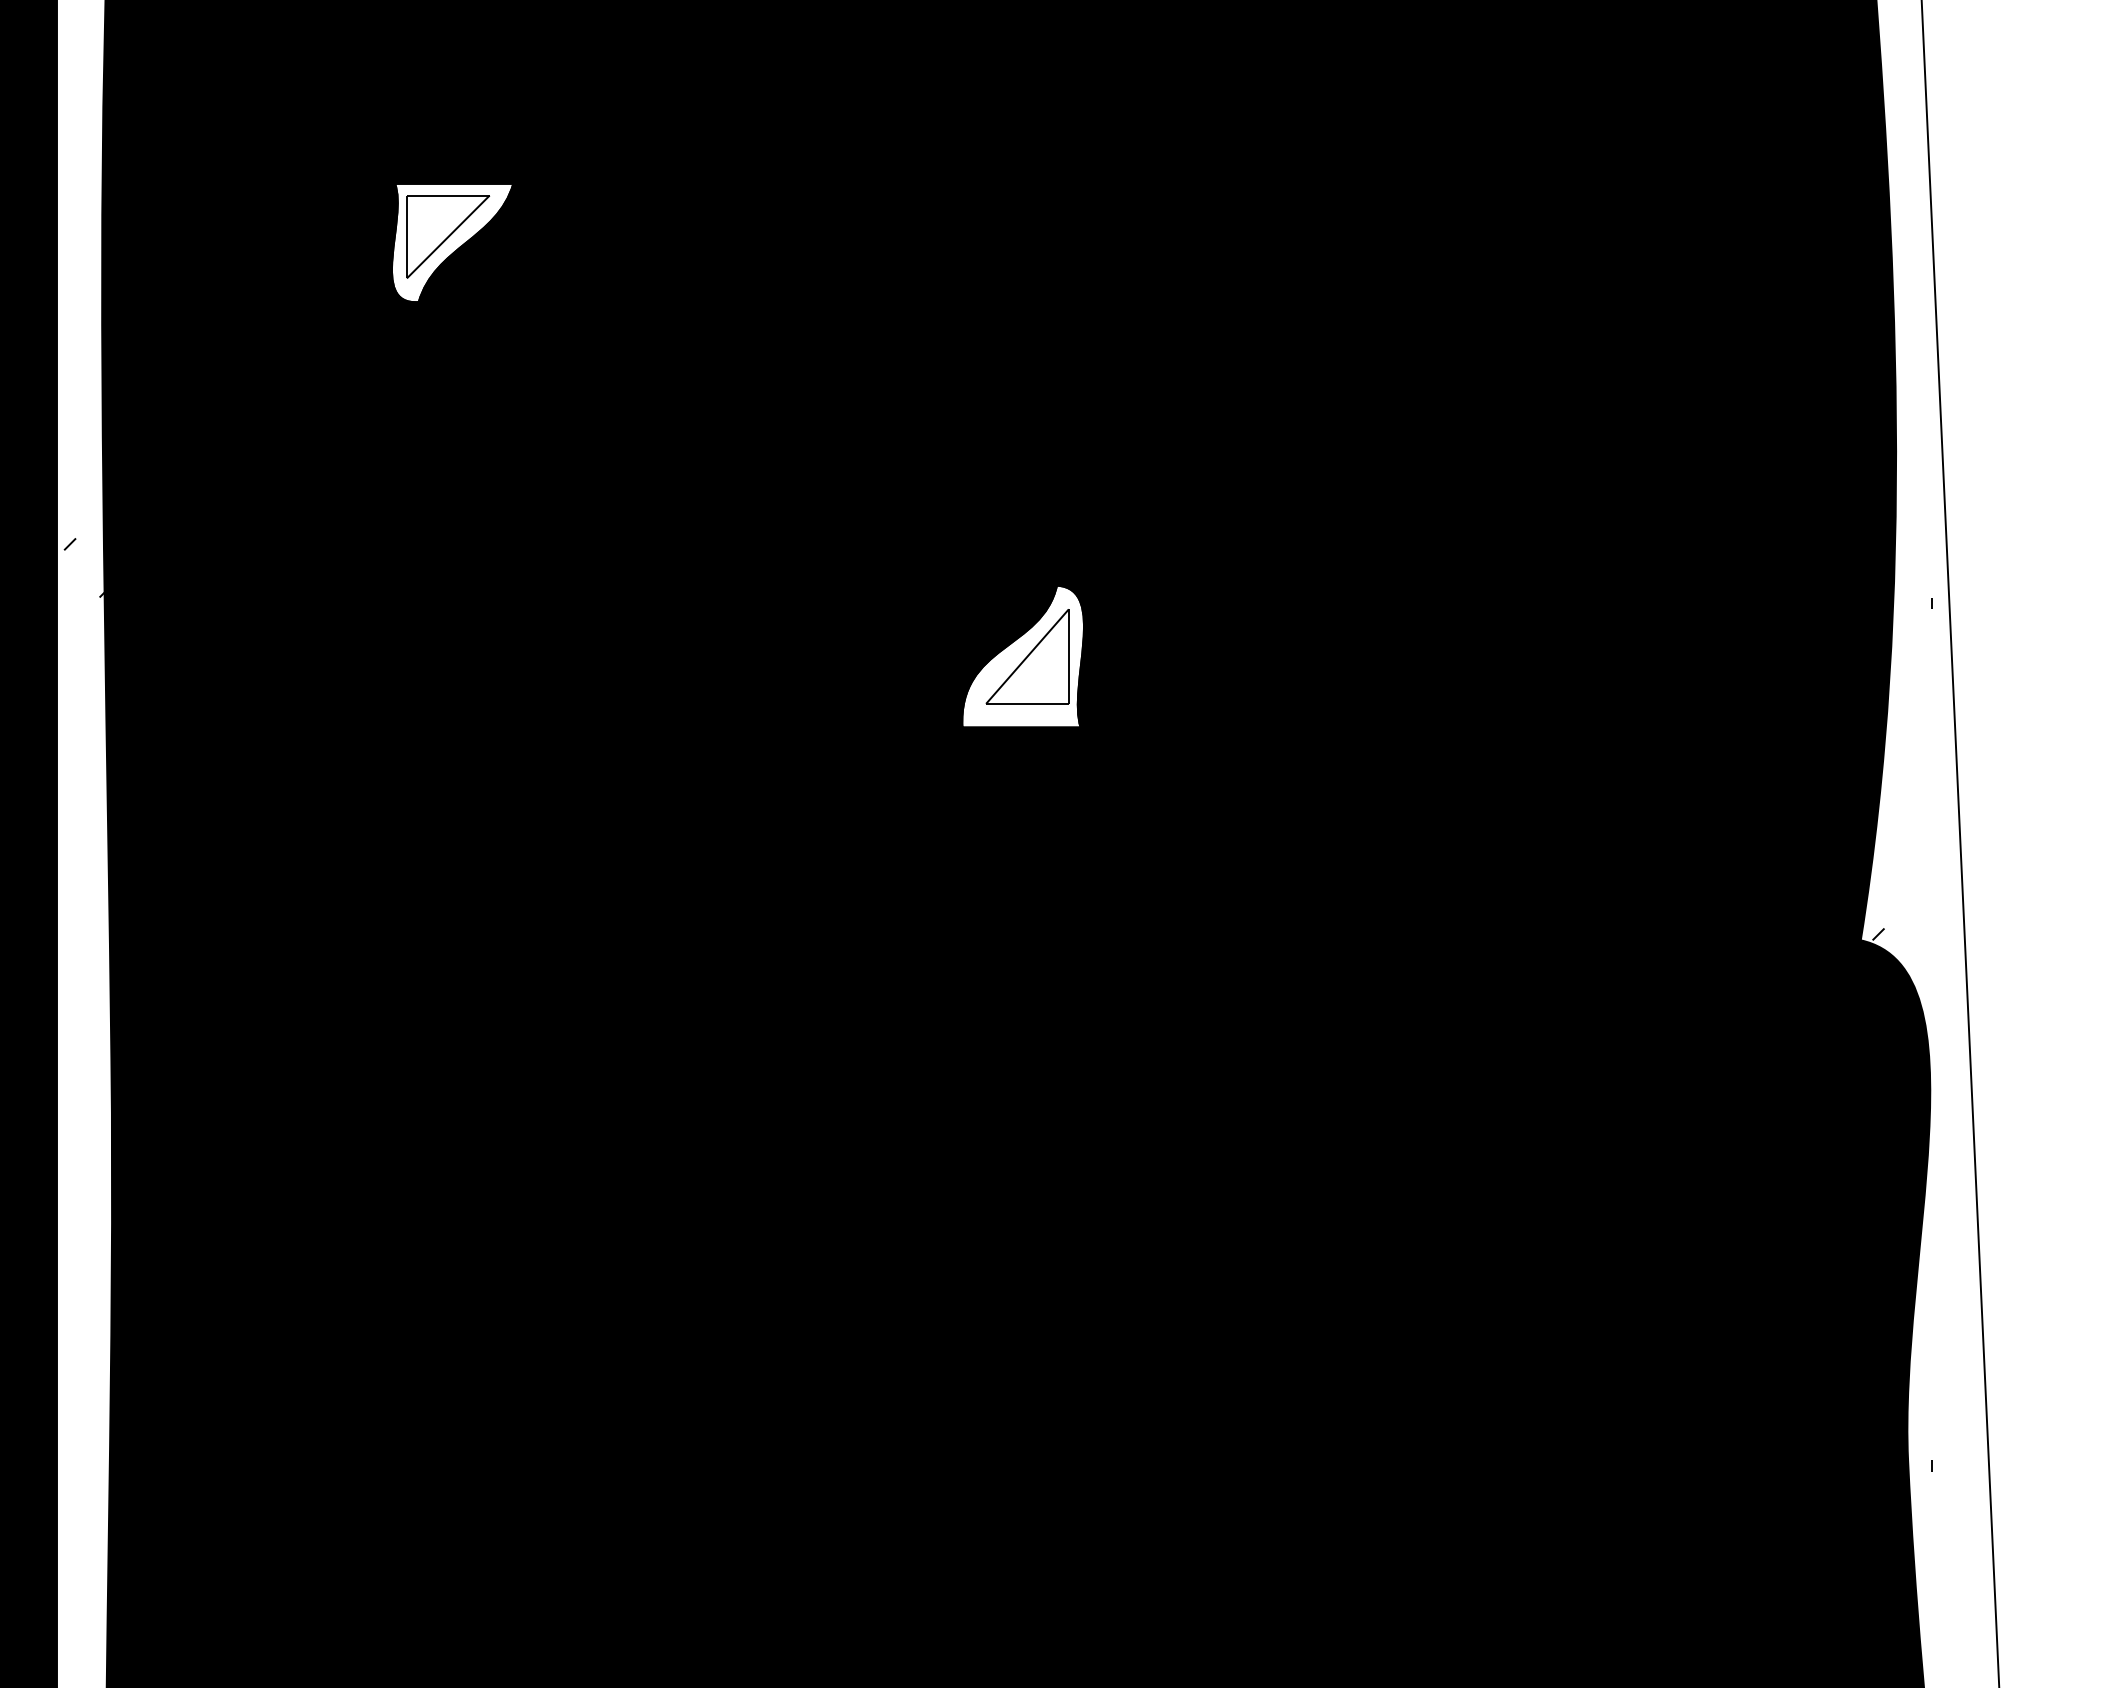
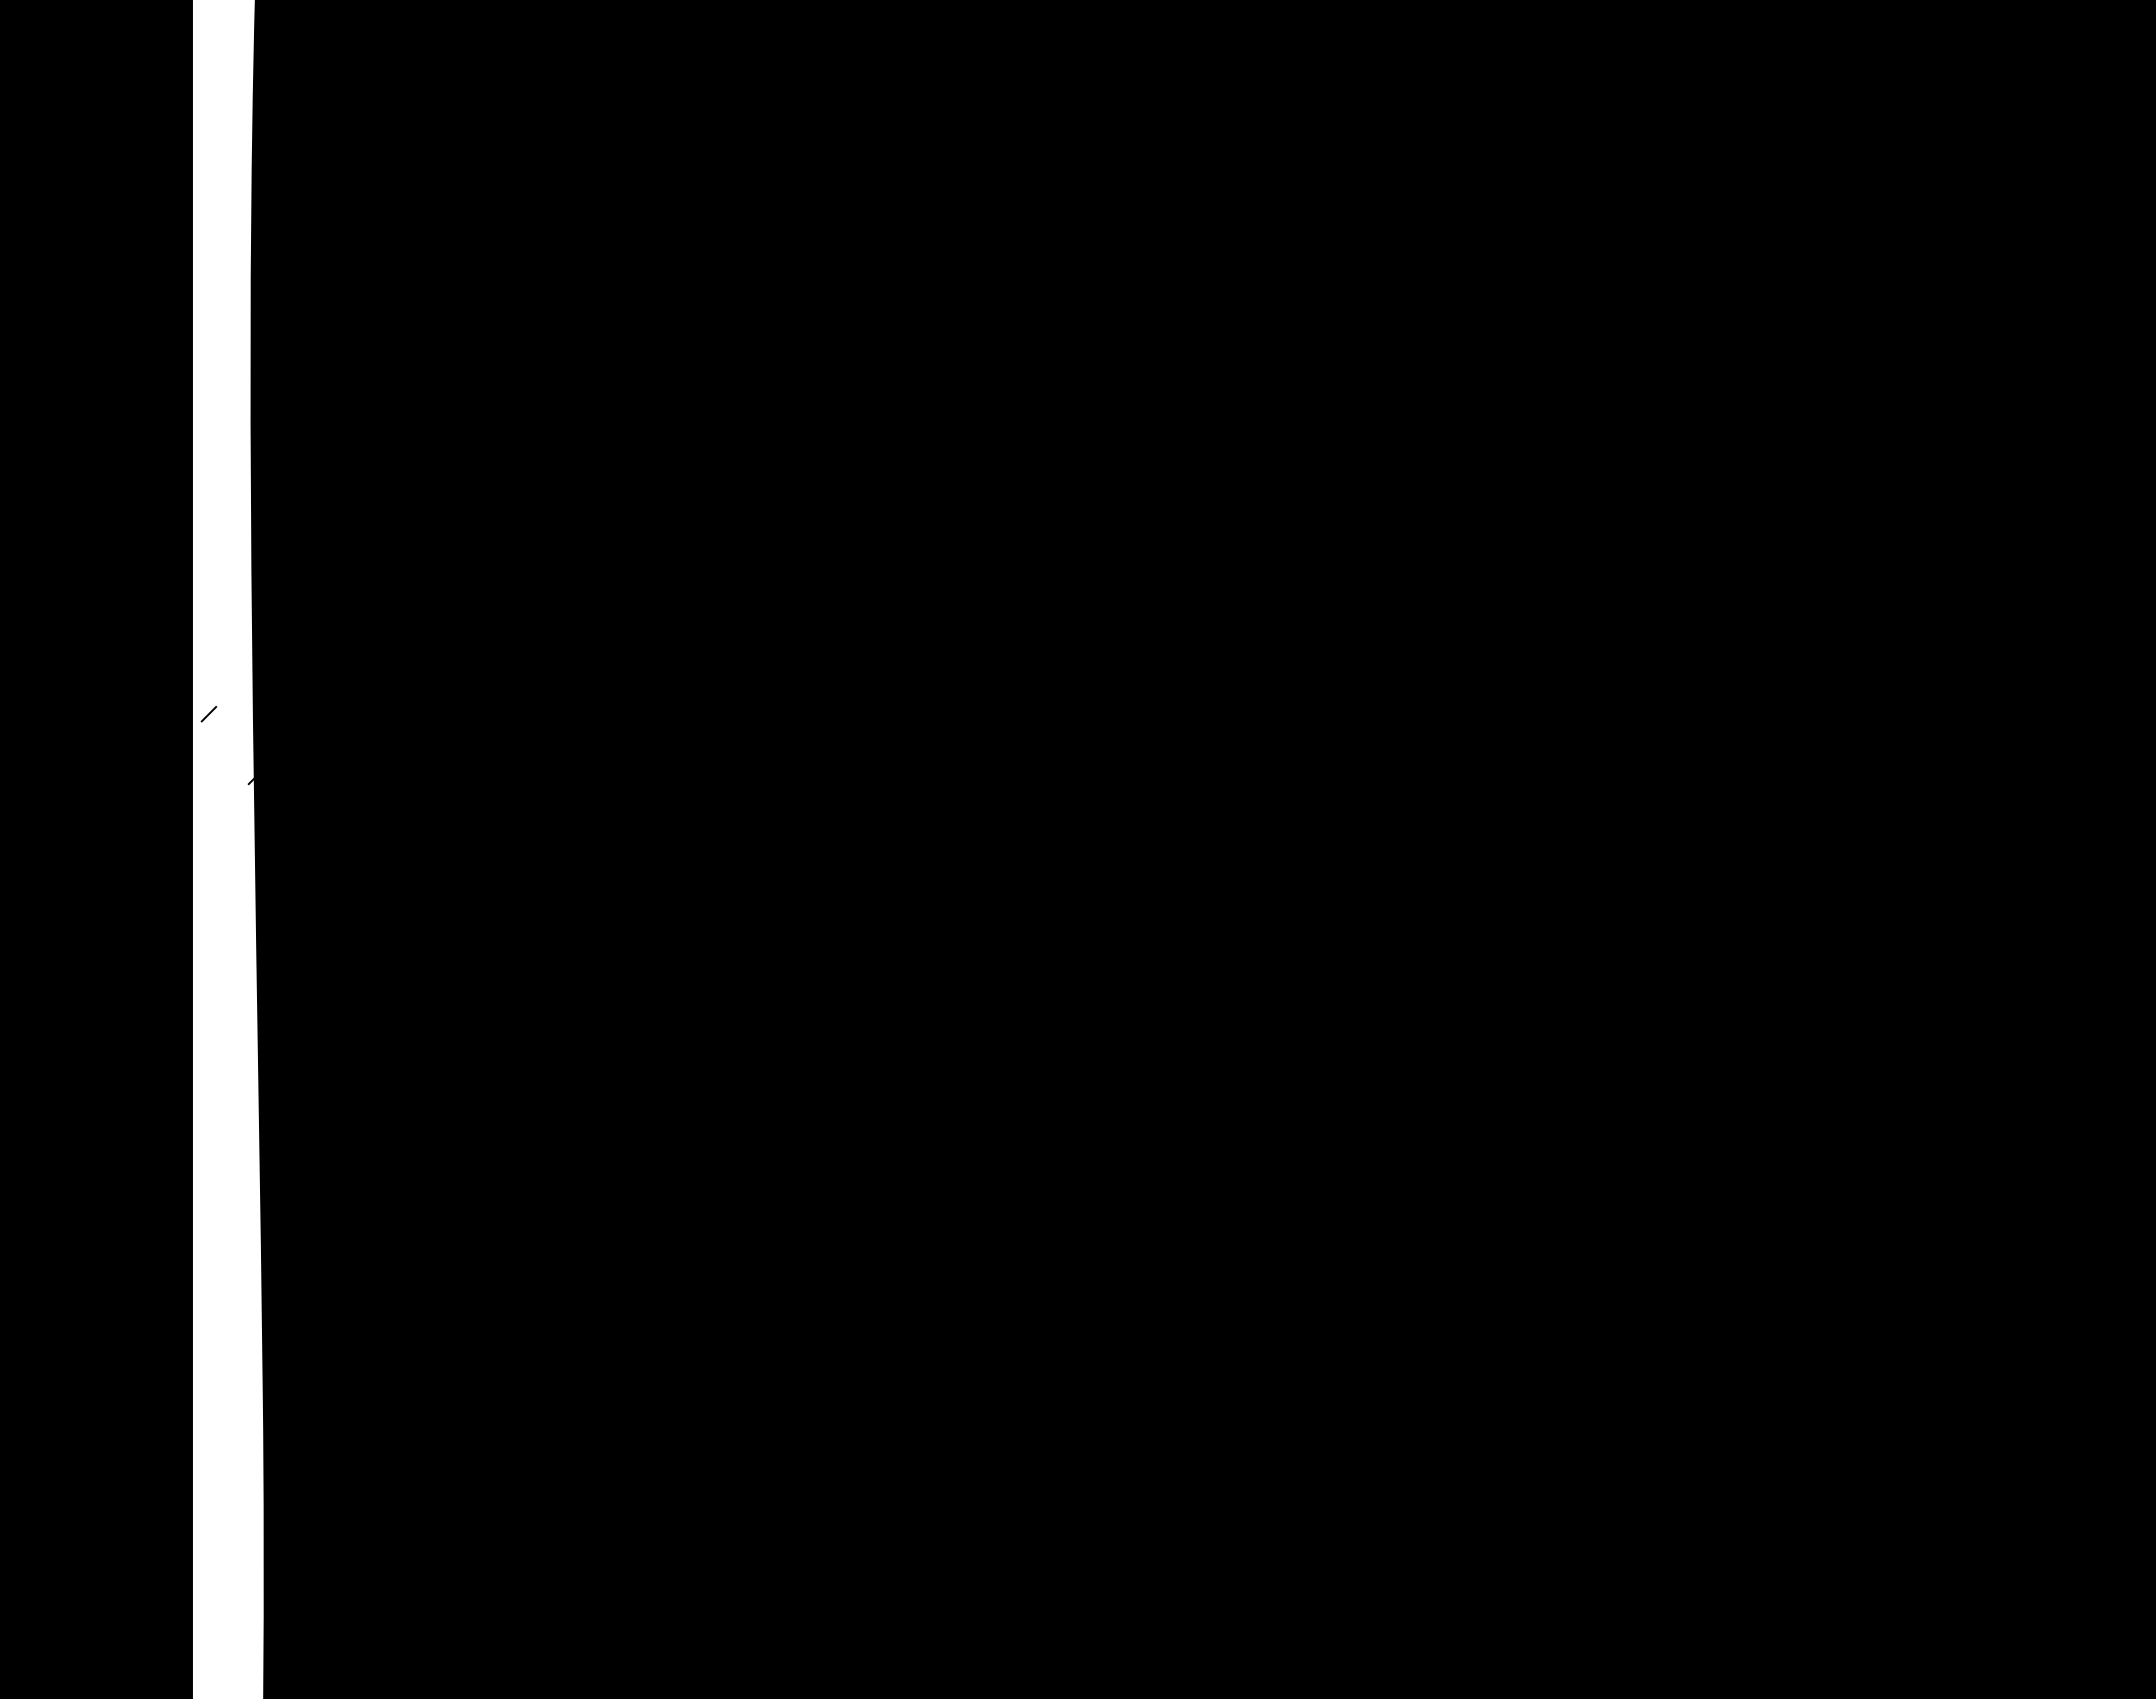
fill: (452, 242) -> (716, 313), added
fill: (1022, 656) -> (1473, 863), added

